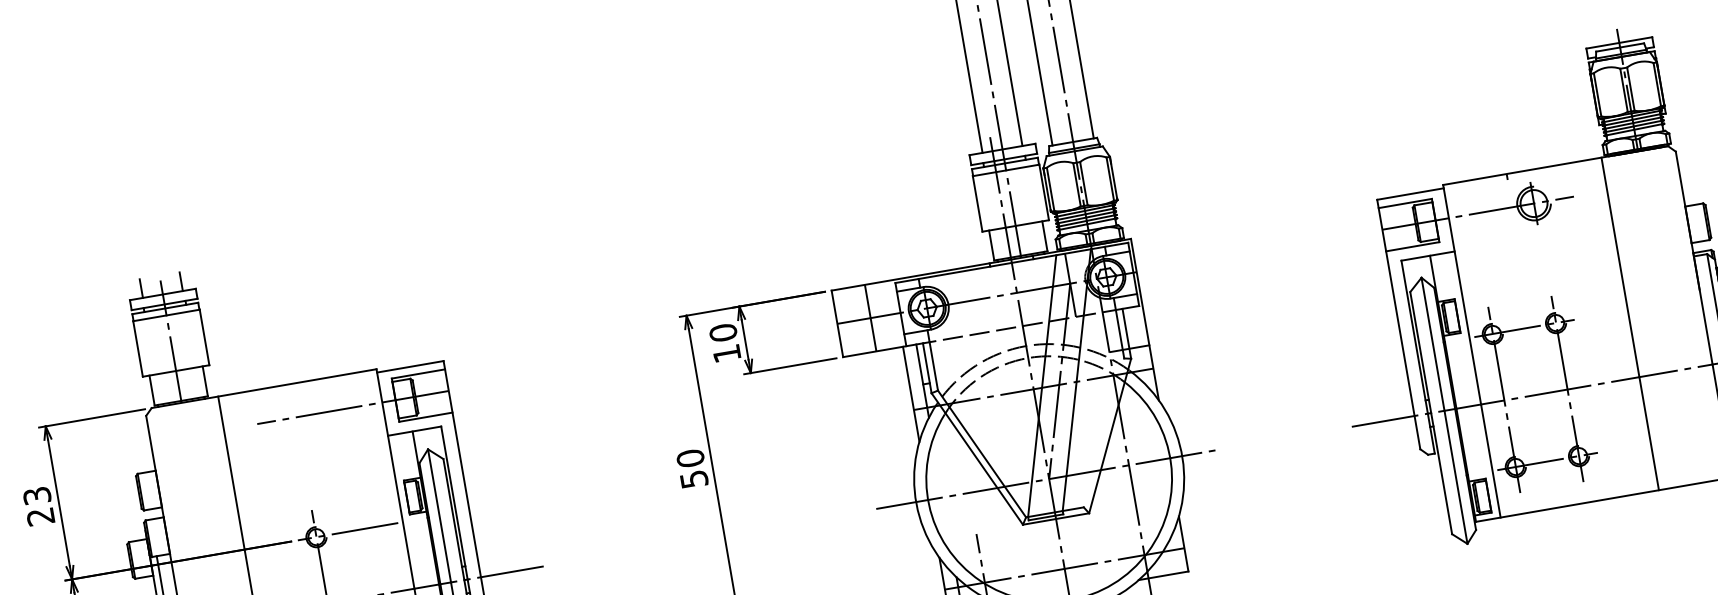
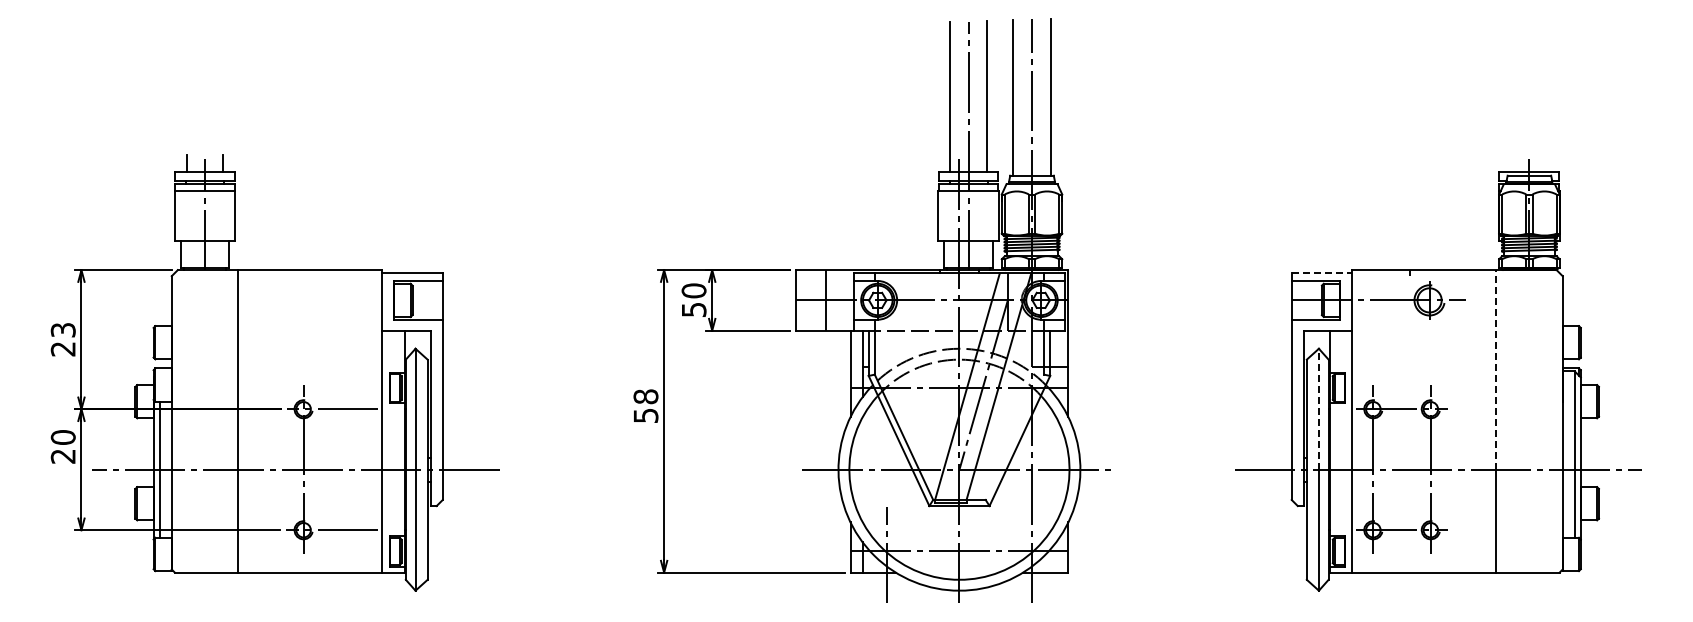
line: (1411, 194) -> (1322, 273), solid -> dashed
line: (1620, 266) -> (1496, 369), solid -> dashed
line: (1432, 343) -> (1318, 408), solid -> dashed
text: (727, 353) -> (694, 309), 10 -> 50
line: (352, 407) -> (355, 300), removed
text: (690, 458) -> (645, 396), 50 -> 58

